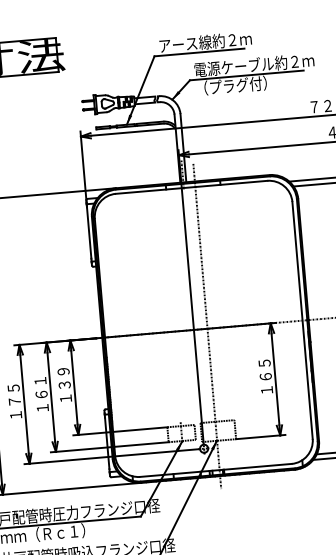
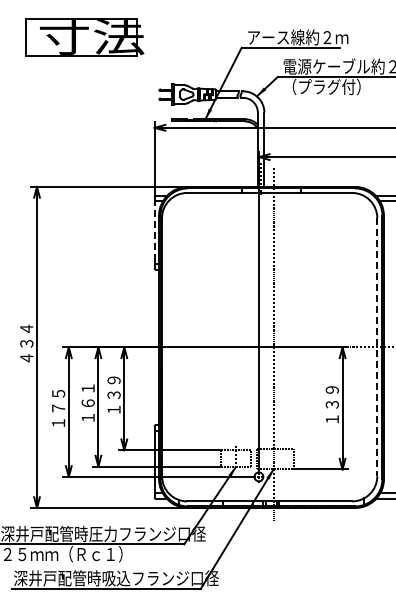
line: (89, 232) -> (154, 232), solid -> dashed
line: (302, 320) -> (377, 347), solid -> dashed
text: (264, 370) -> (331, 397), １６５ -> １３９

